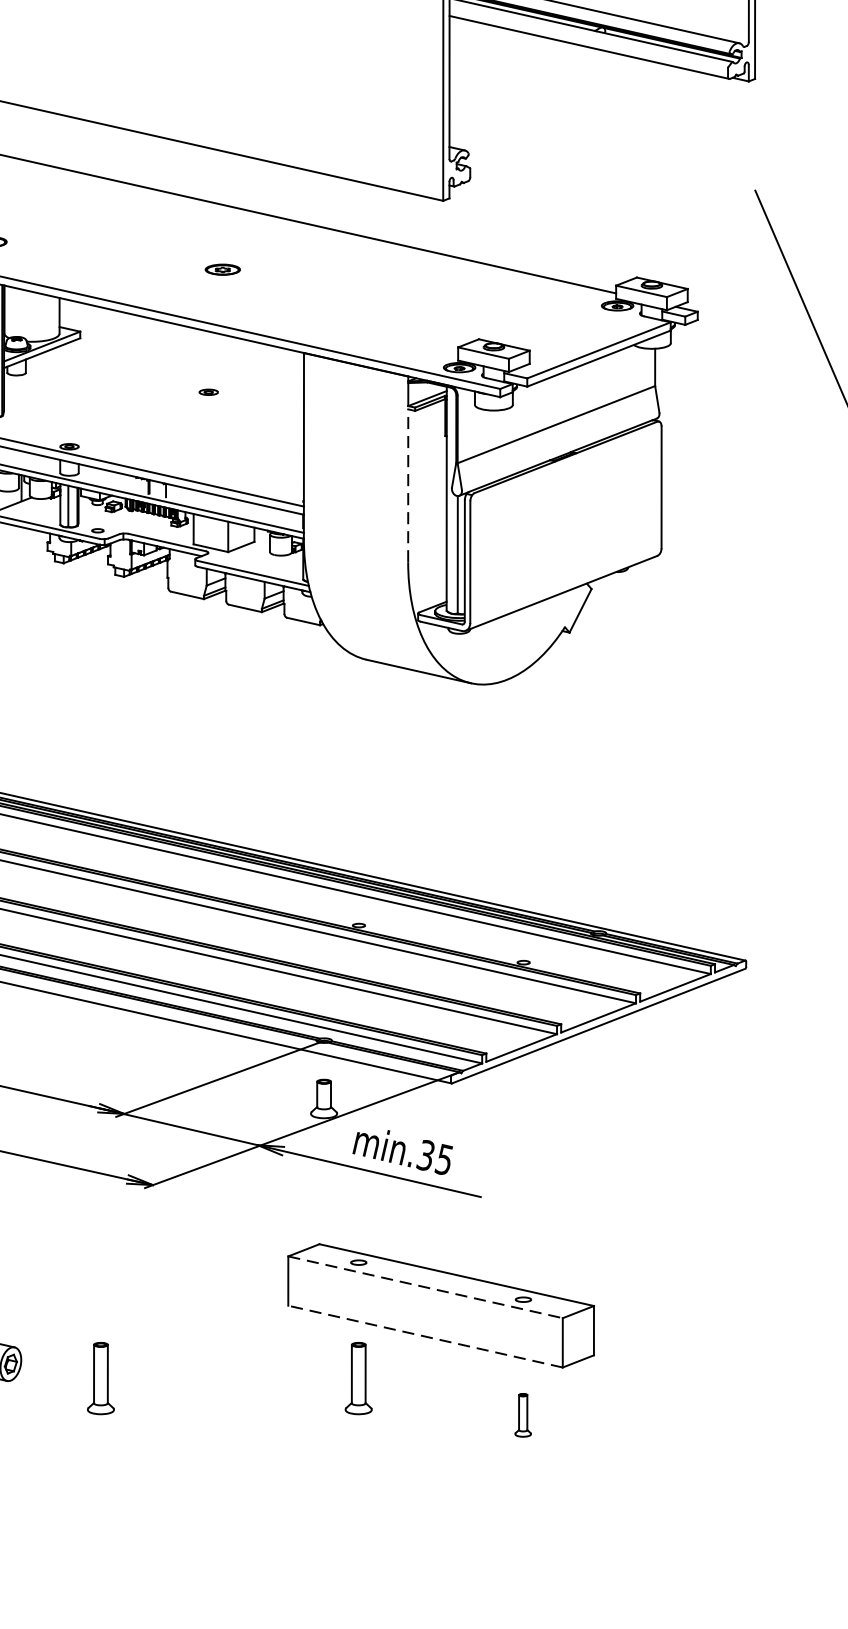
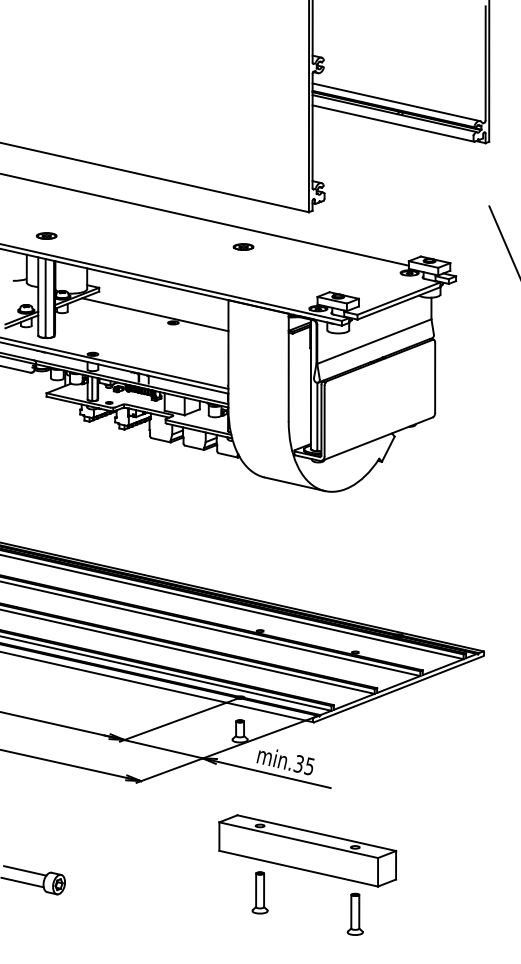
part: (222, 268) -> (243, 246), moved
line: (177, 377) -> (155, 314), added
line: (407, 485) -> (288, 376), dashed -> solid
line: (426, 1287) -> (299, 840), dashed -> solid
line: (425, 1336) -> (298, 868), dashed -> solid
part: (99, 1377) -> (110, 892), removed
part: (522, 1414) -> (354, 913), size x1.67

